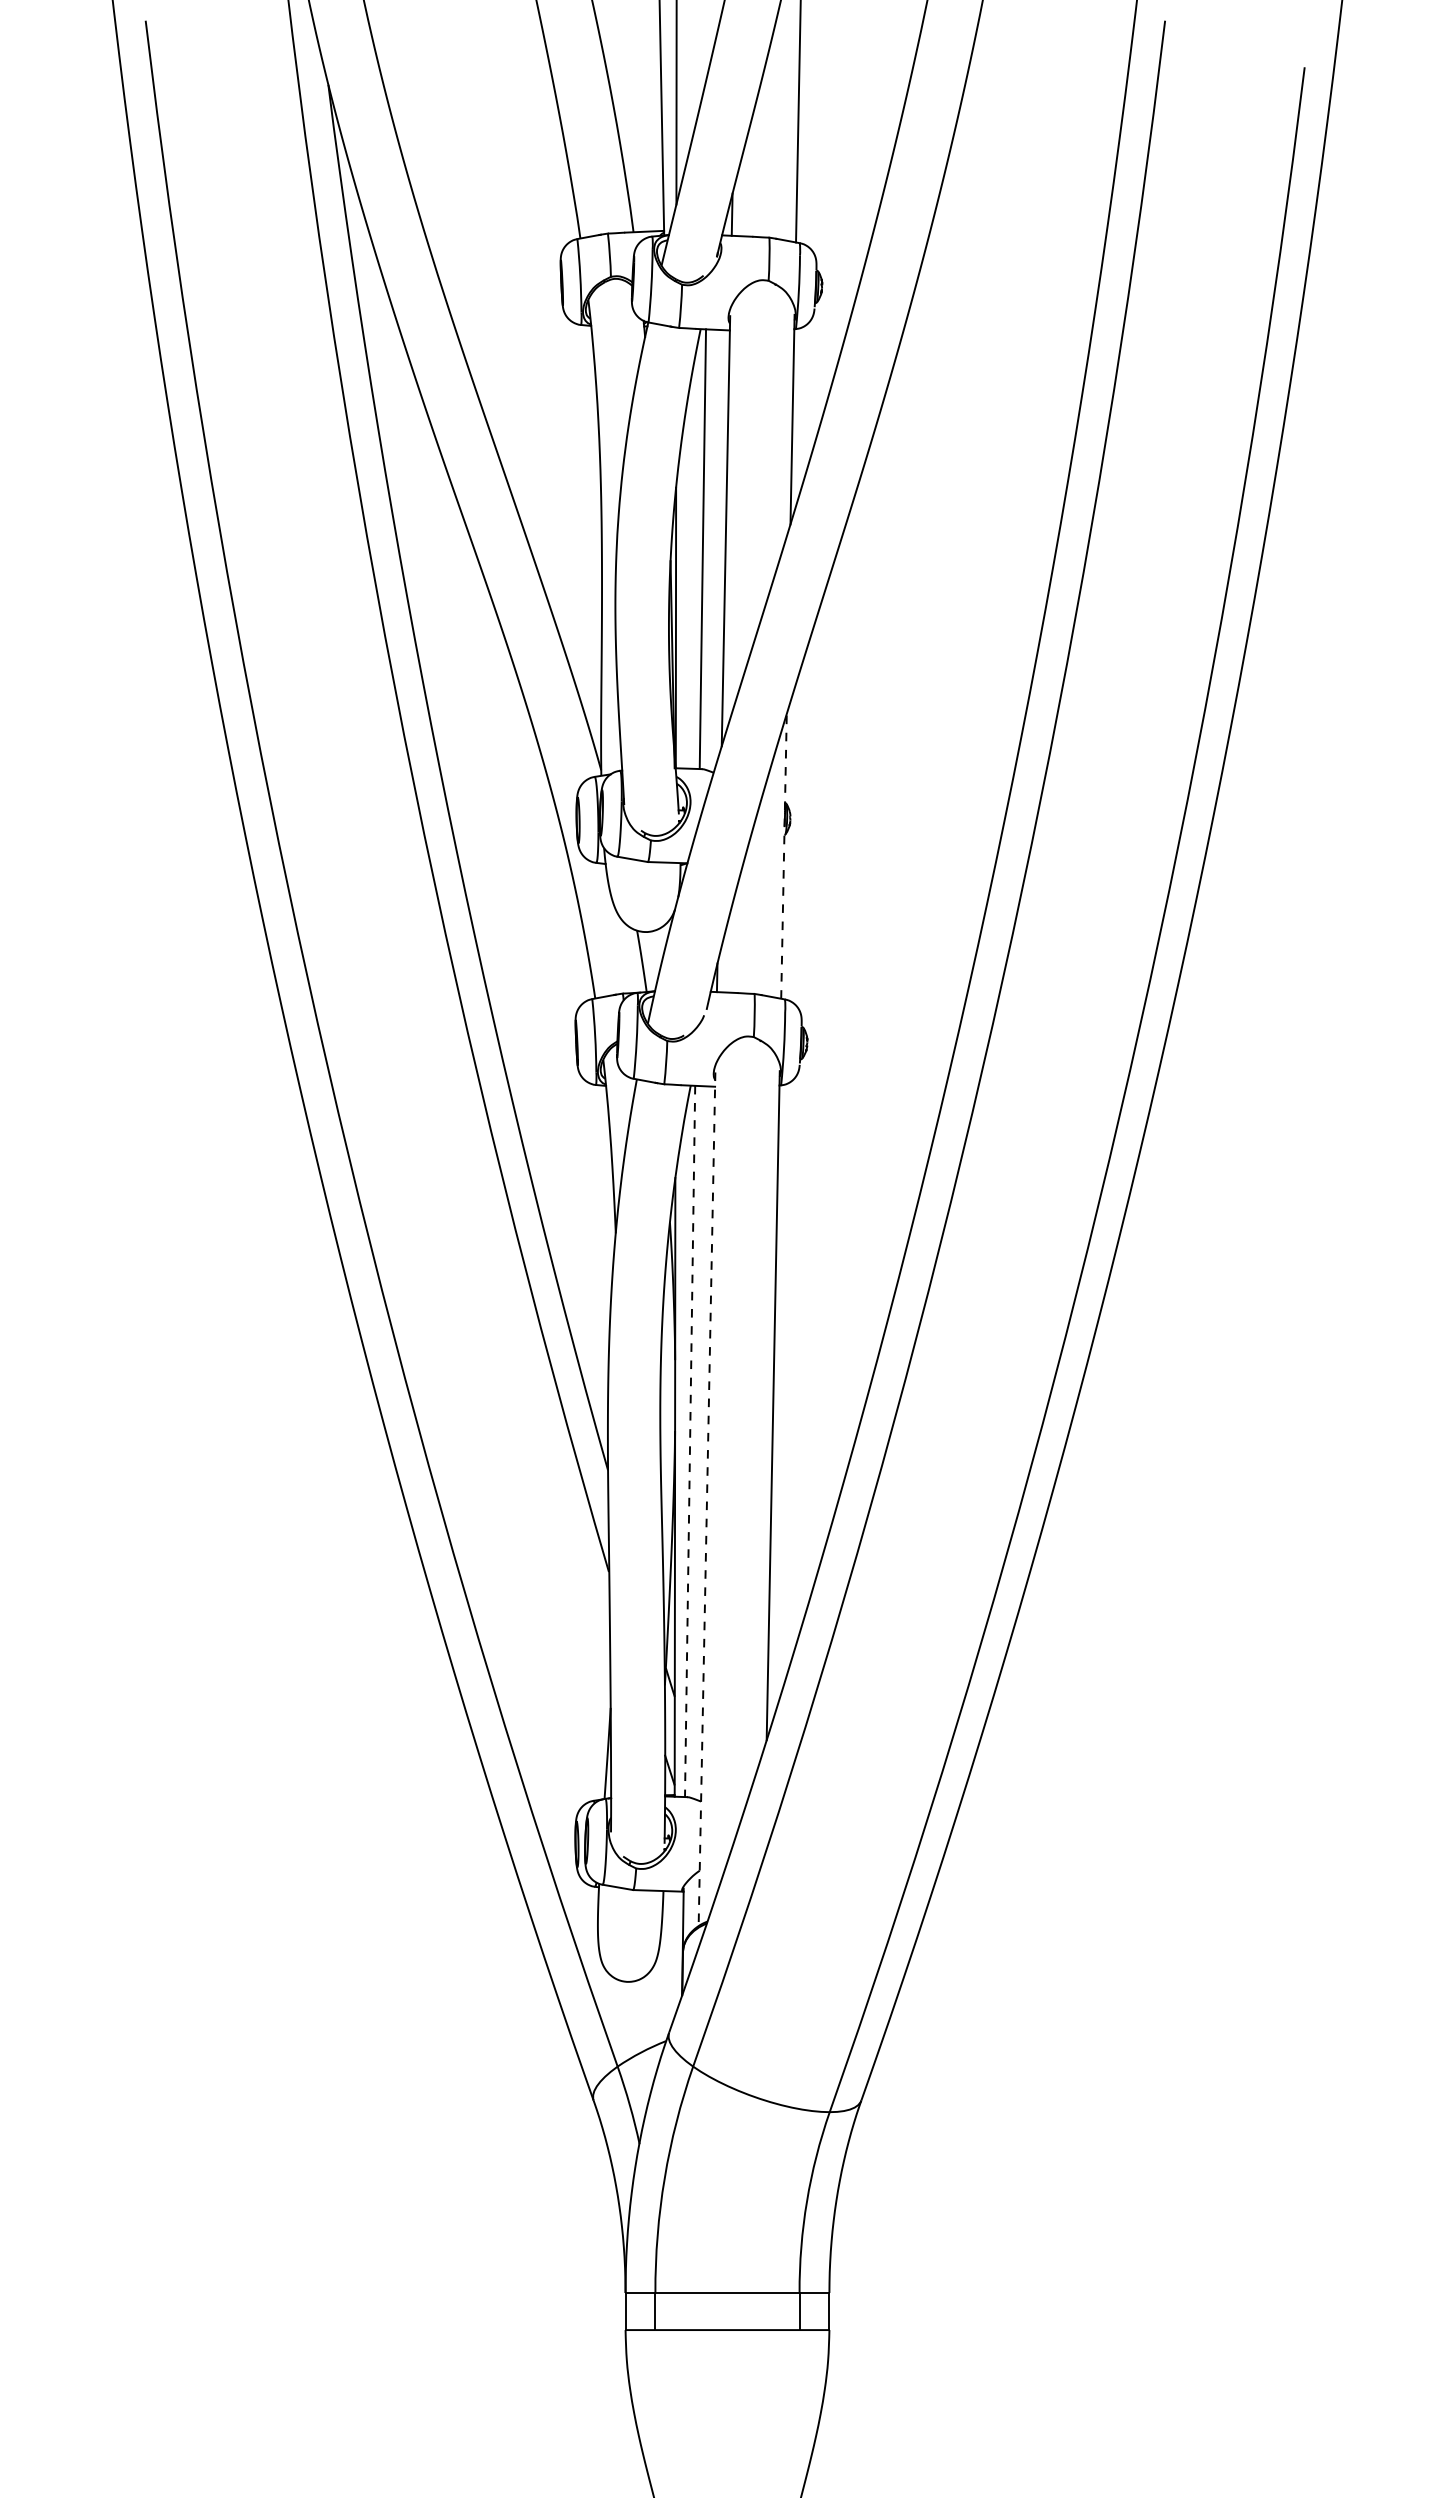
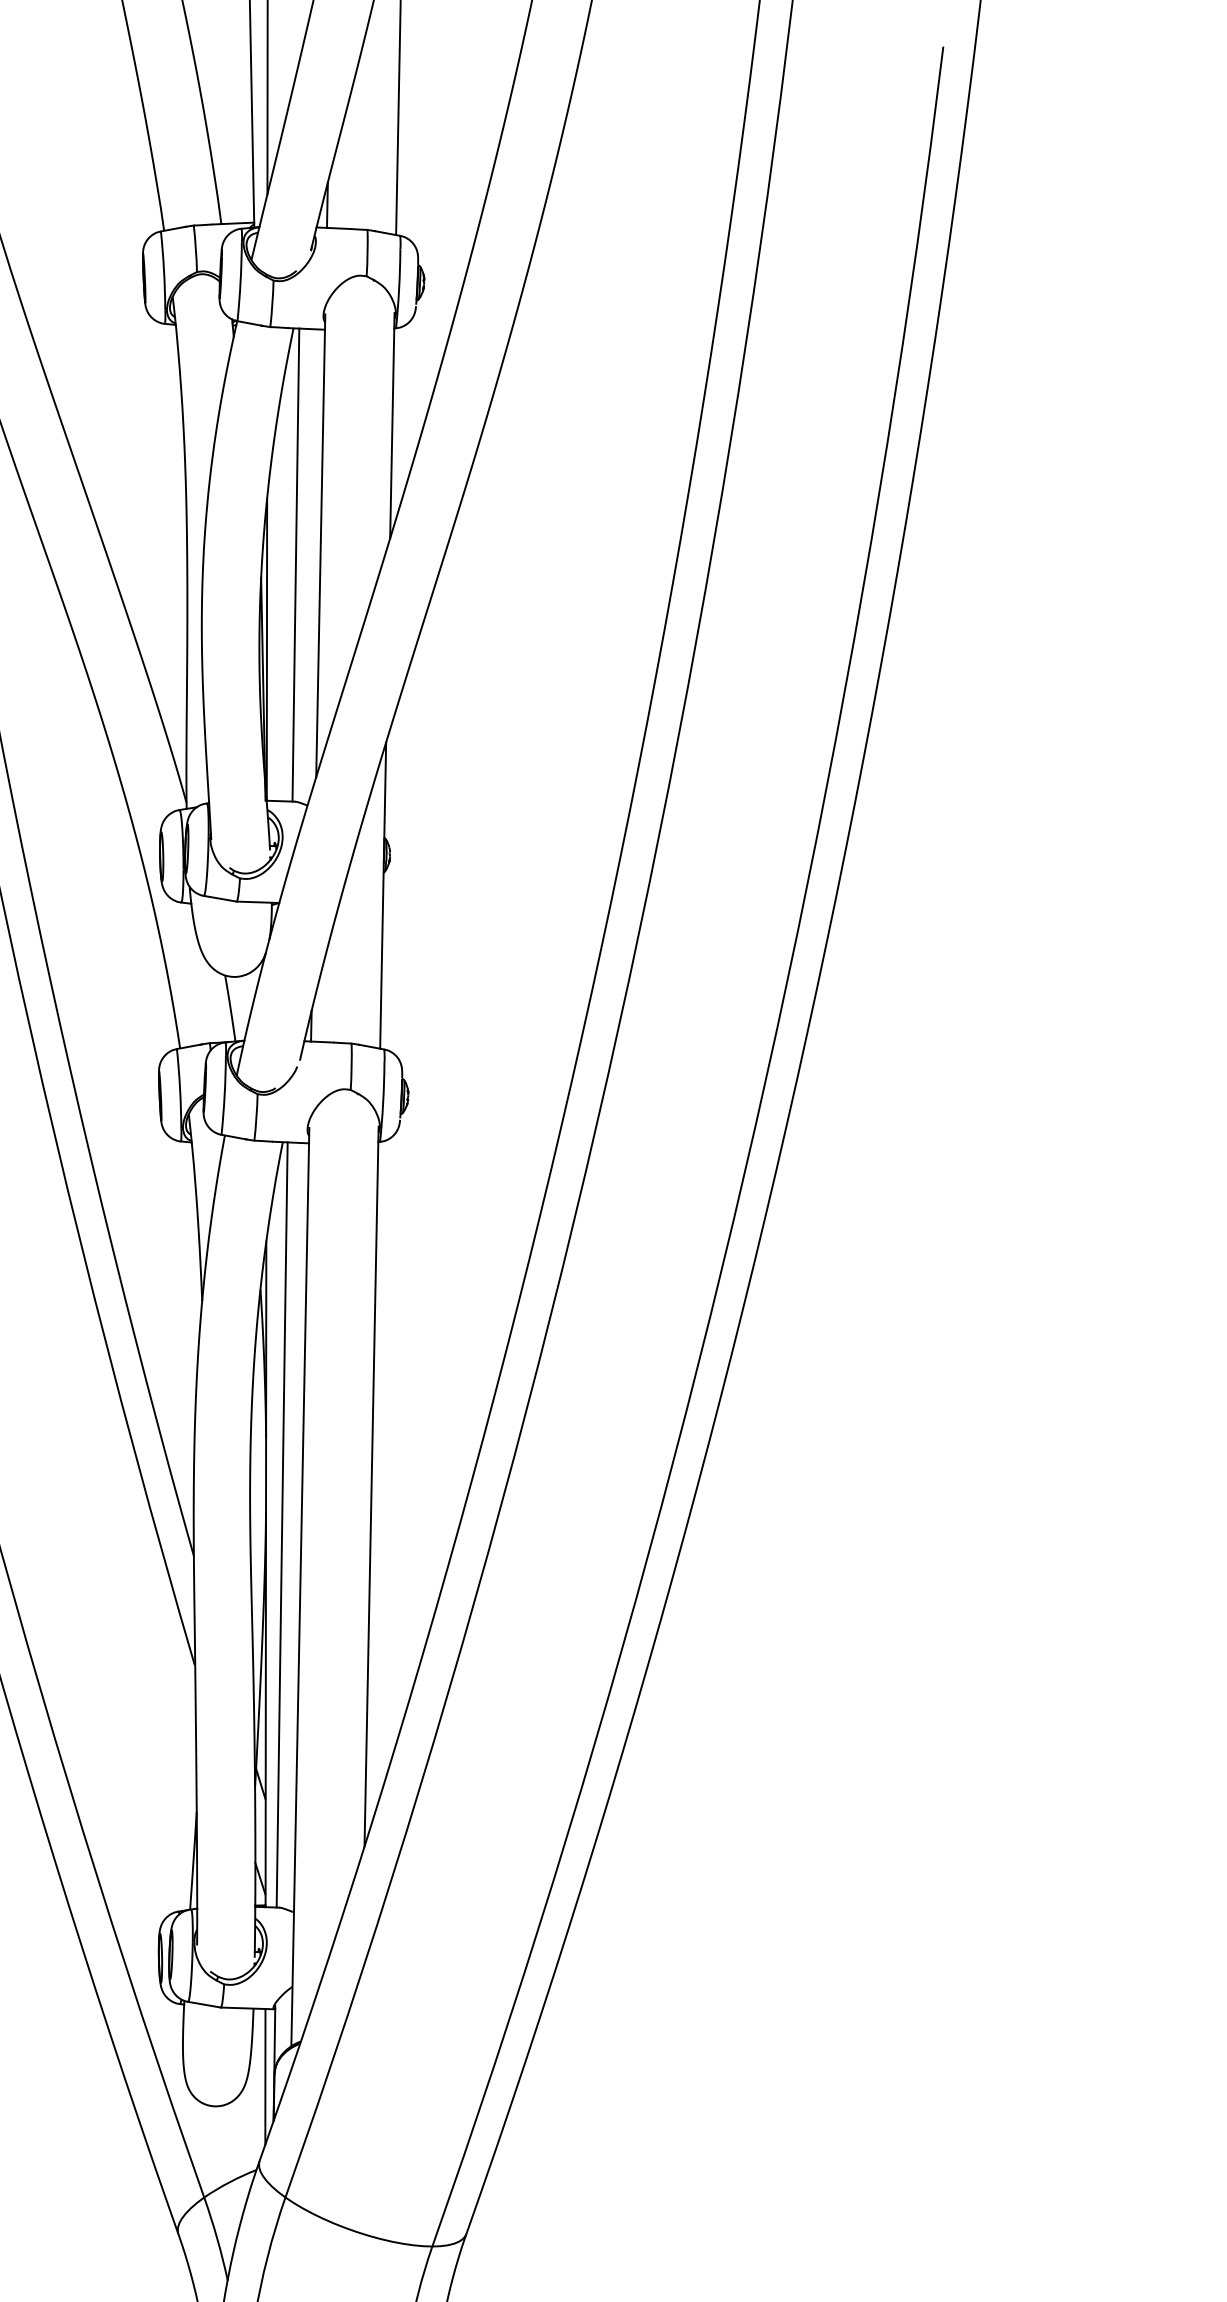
line: (784, 855) -> (383, 894), dashed -> solid
line: (690, 1441) -> (282, 1525), dashed -> solid
line: (707, 1499) -> (300, 1587), dashed -> solid
line: (674, 1954) -> (265, 2076), added

